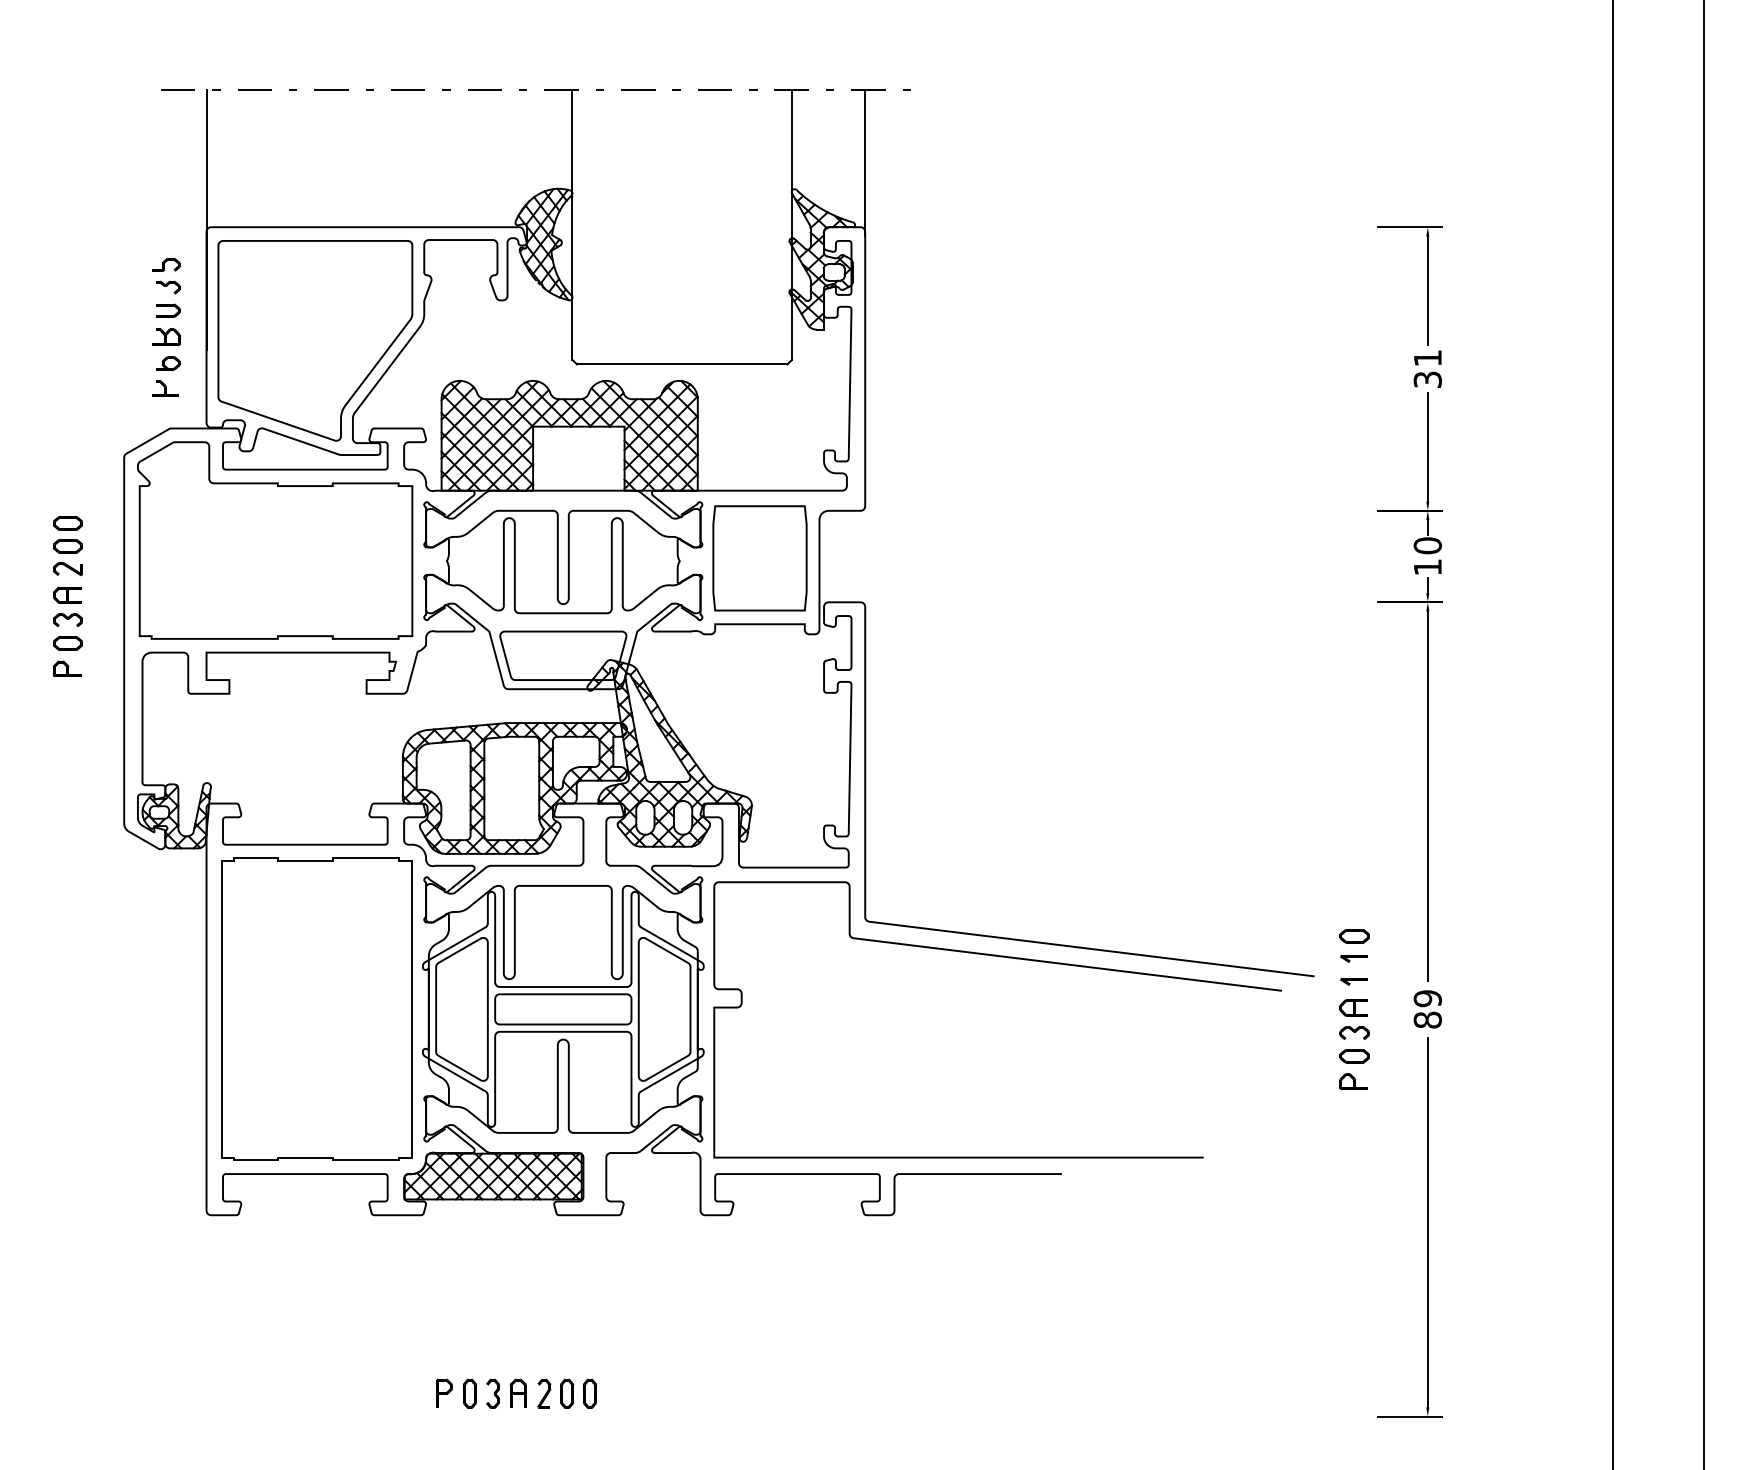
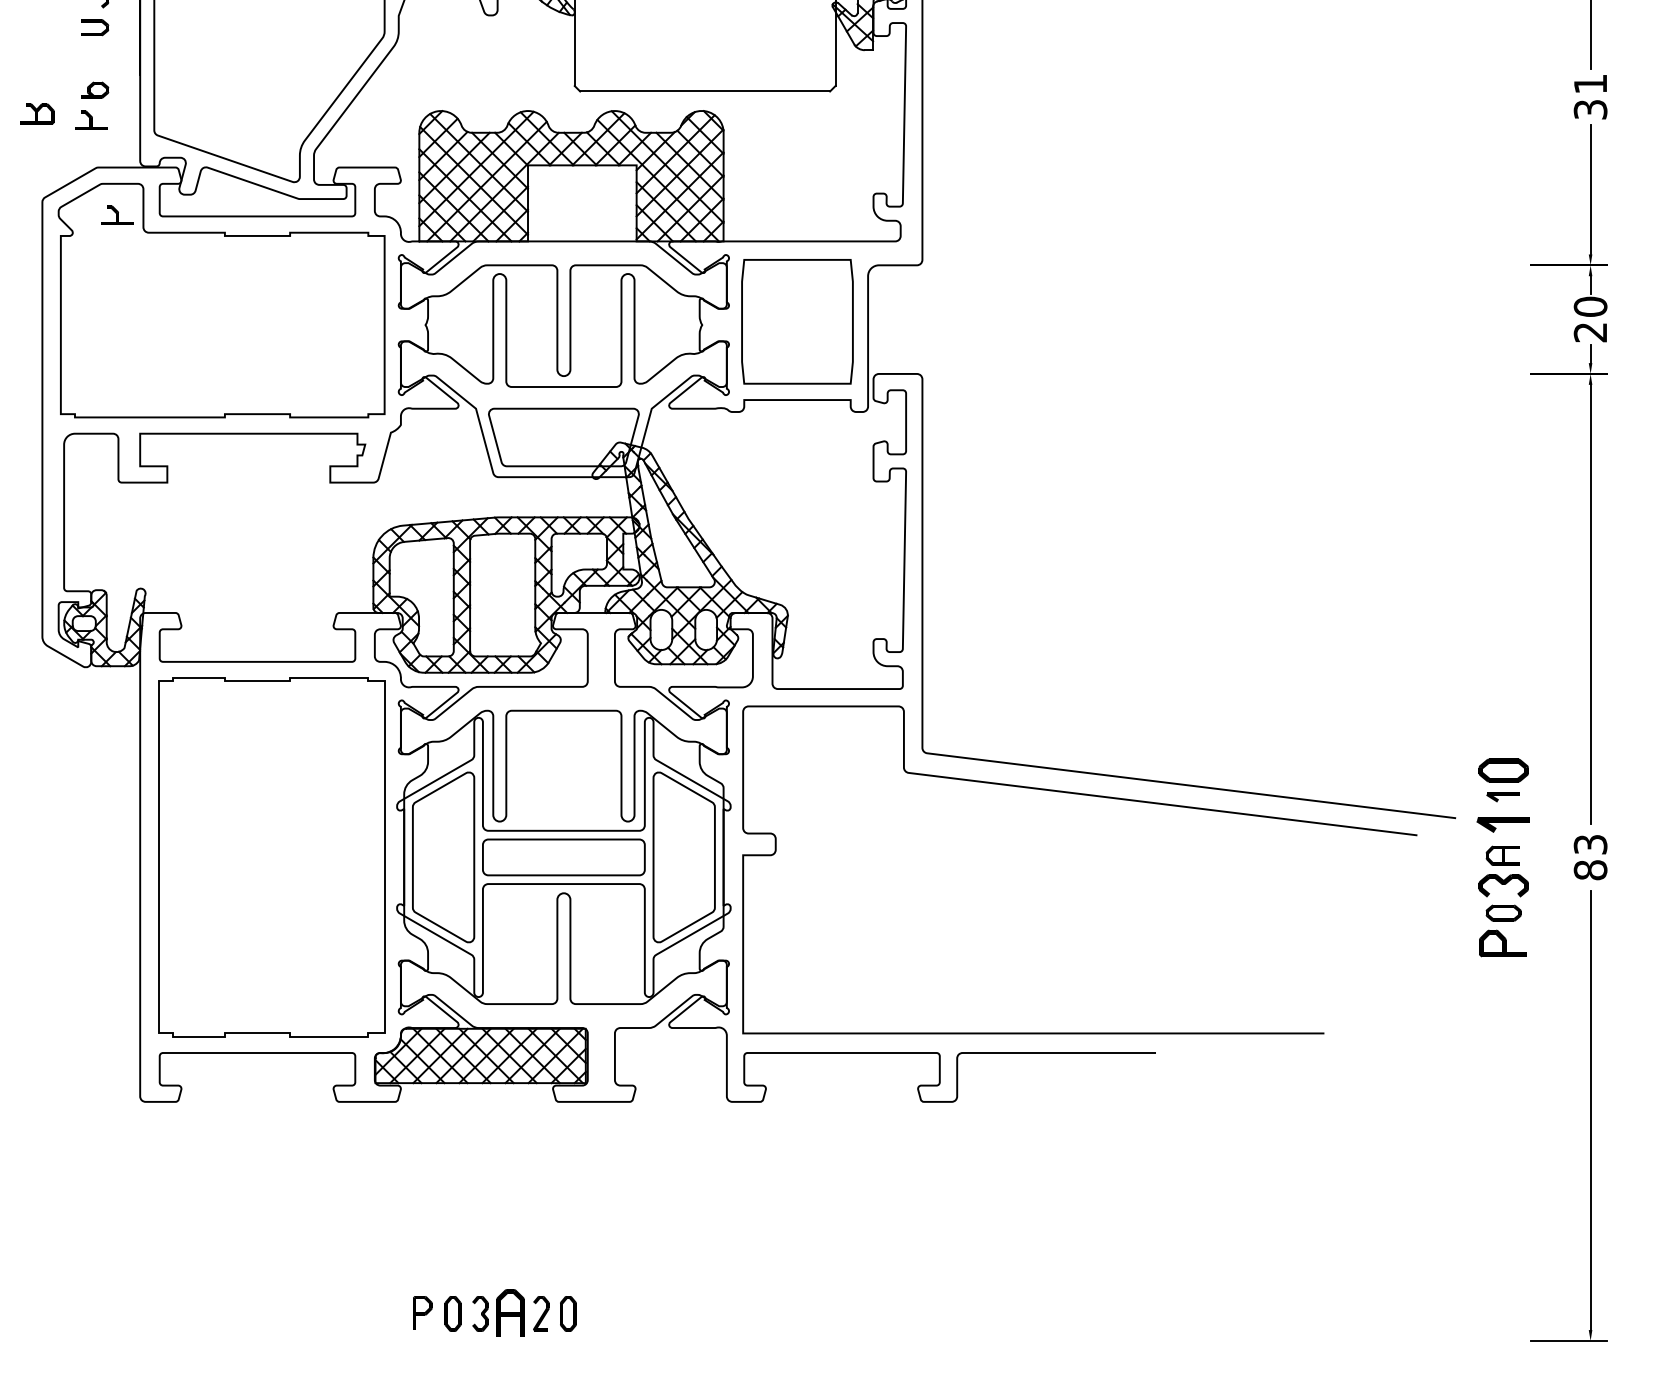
part: (166, 336) -> (38, 112), moved
part: (187, 468) -> (117, 215), added
text: (1427, 567) -> (1590, 332), 10 -> 20
part: (1354, 936) -> (1503, 770), size x1.4
part: (1353, 981) -> (1502, 824), size x1.6
text: (1427, 998) -> (1590, 844), 89 -> 83
part: (1354, 1032) -> (1503, 884), size x1.4
part: (1353, 1081) -> (1502, 943), size x1.4
part: (517, 1392) -> (509, 1312), size x1.4
part: (589, 1393) -> (594, 1313), removed

